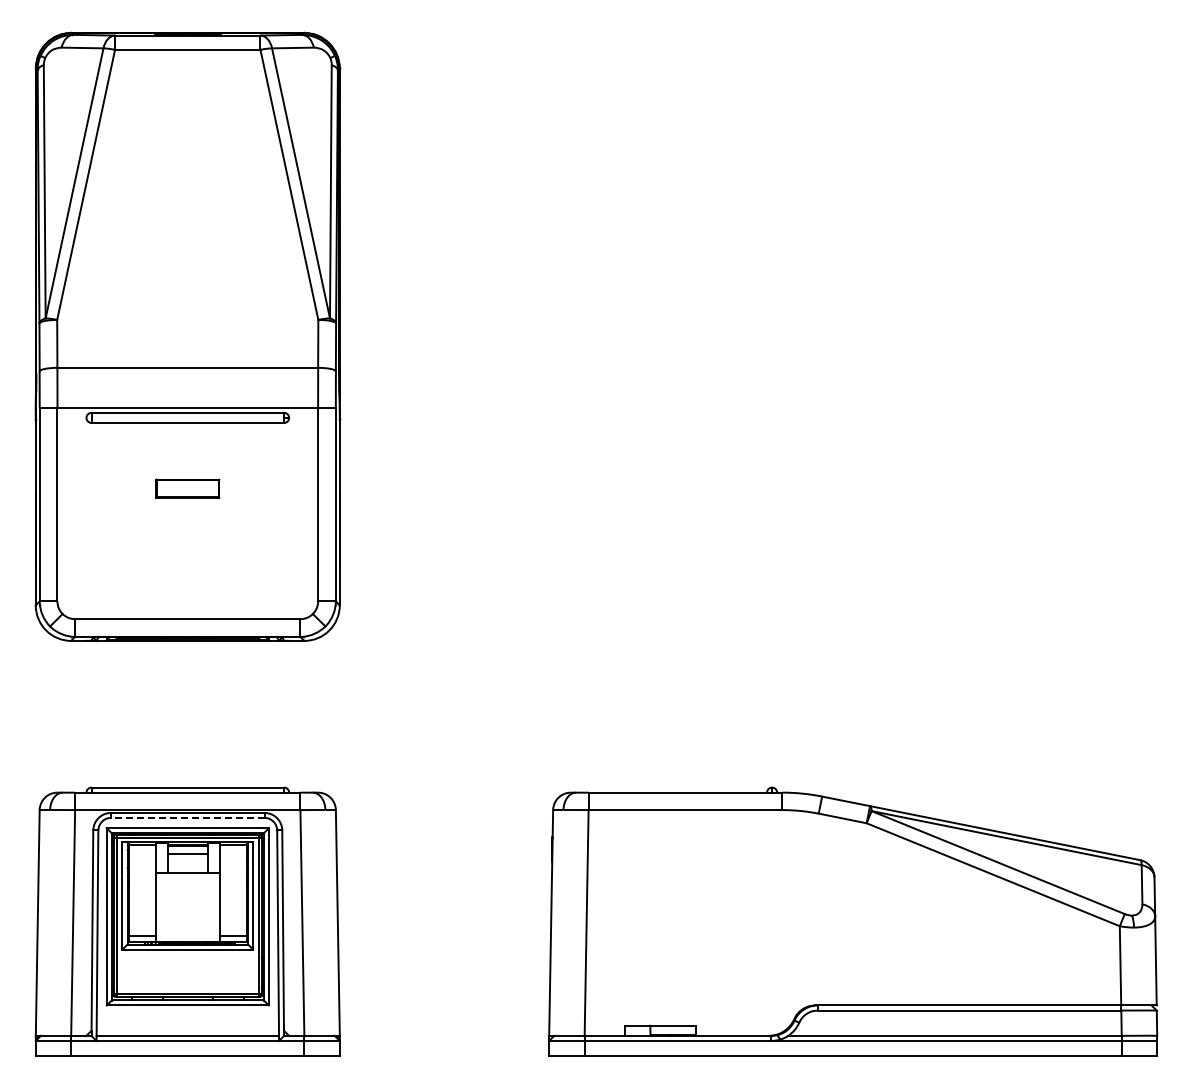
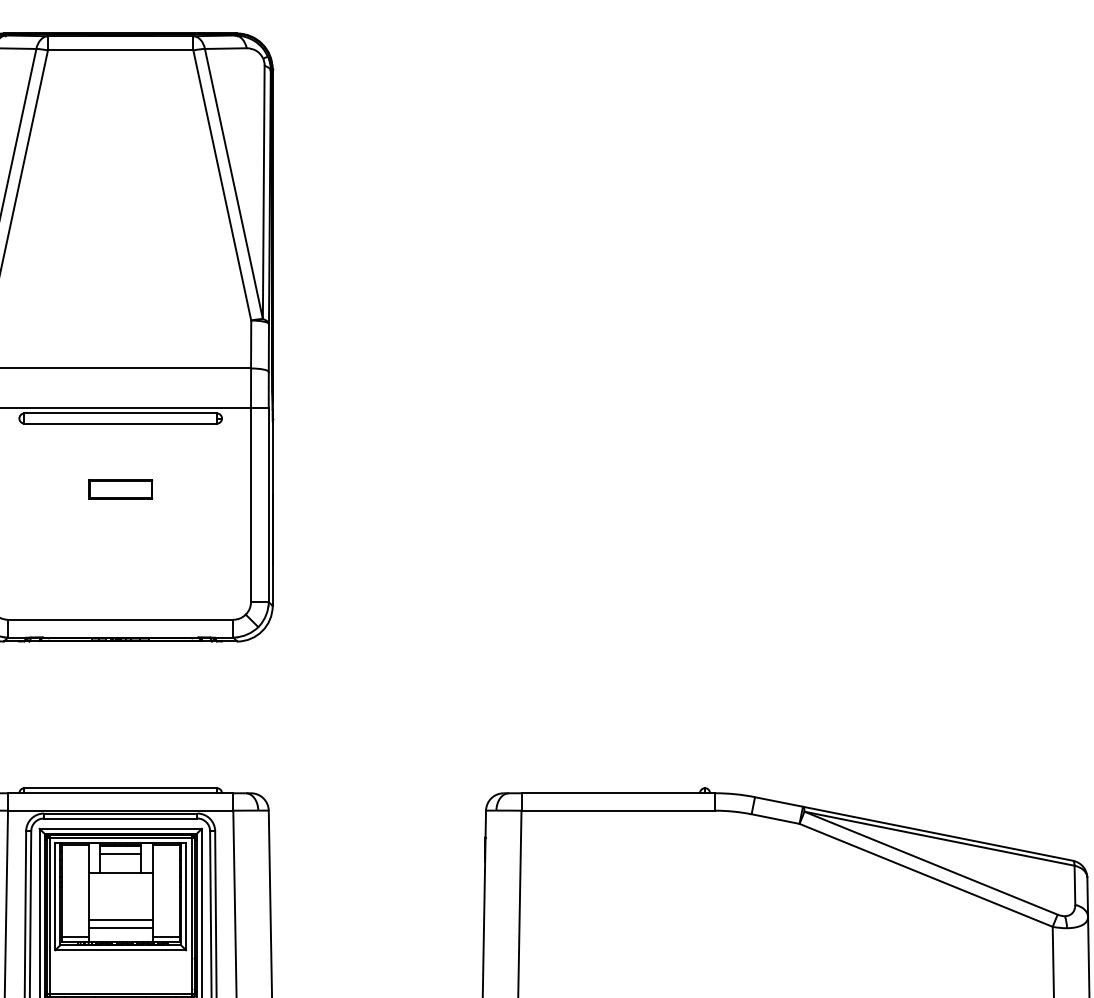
line: (187, 817) -> (120, 818), dashed -> solid
line: (187, 919) -> (120, 920), added
line: (187, 927) -> (120, 928), added

